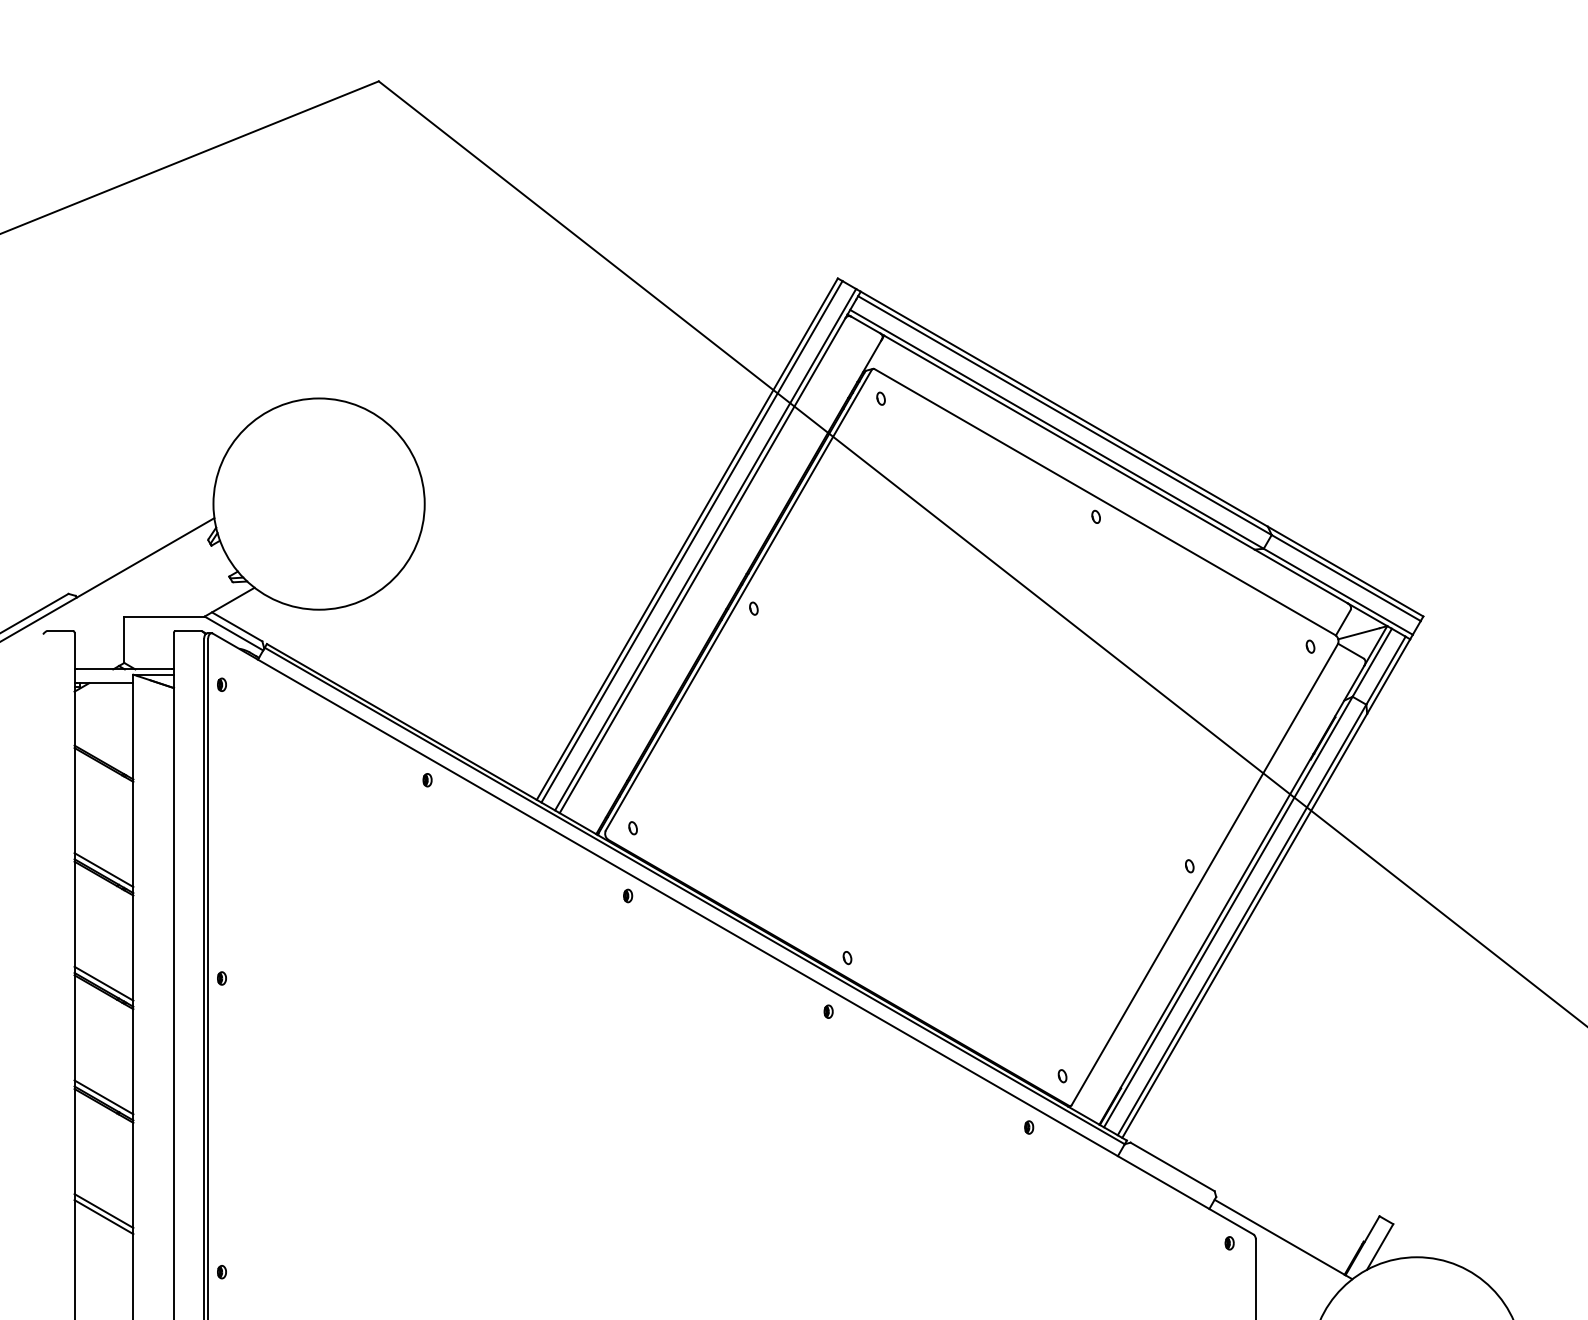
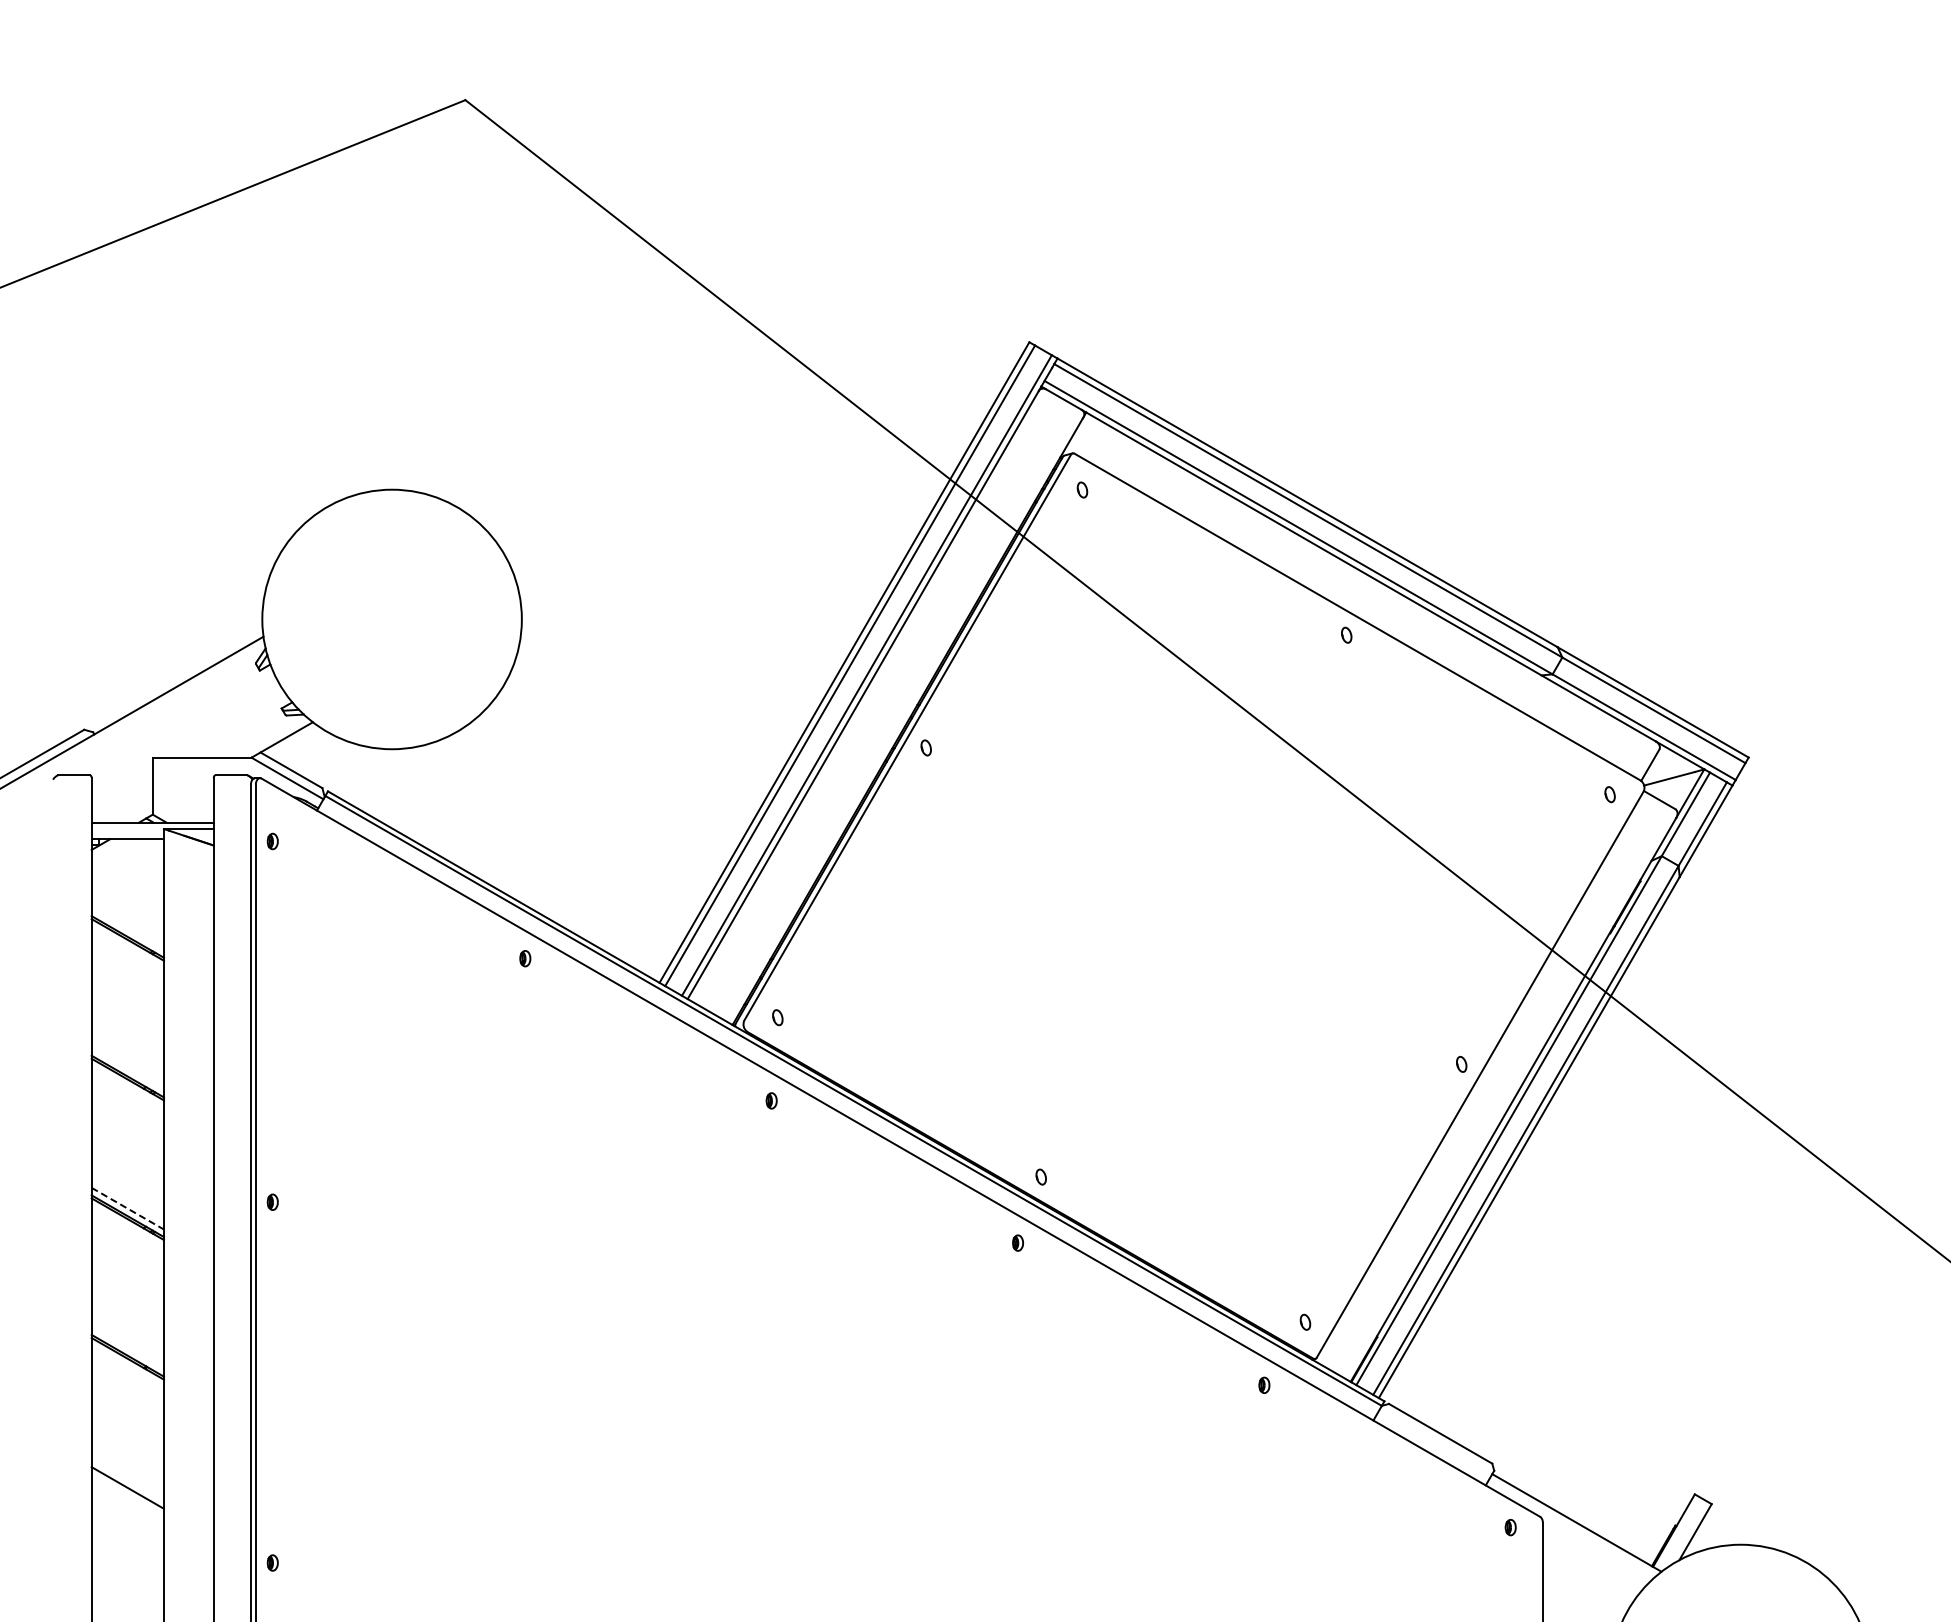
line: (103, 869) -> (127, 1068), removed
line: (103, 983) -> (127, 1208), solid -> dashed
line: (103, 1097) -> (127, 1348), removed
line: (103, 1217) -> (127, 1495), removed

